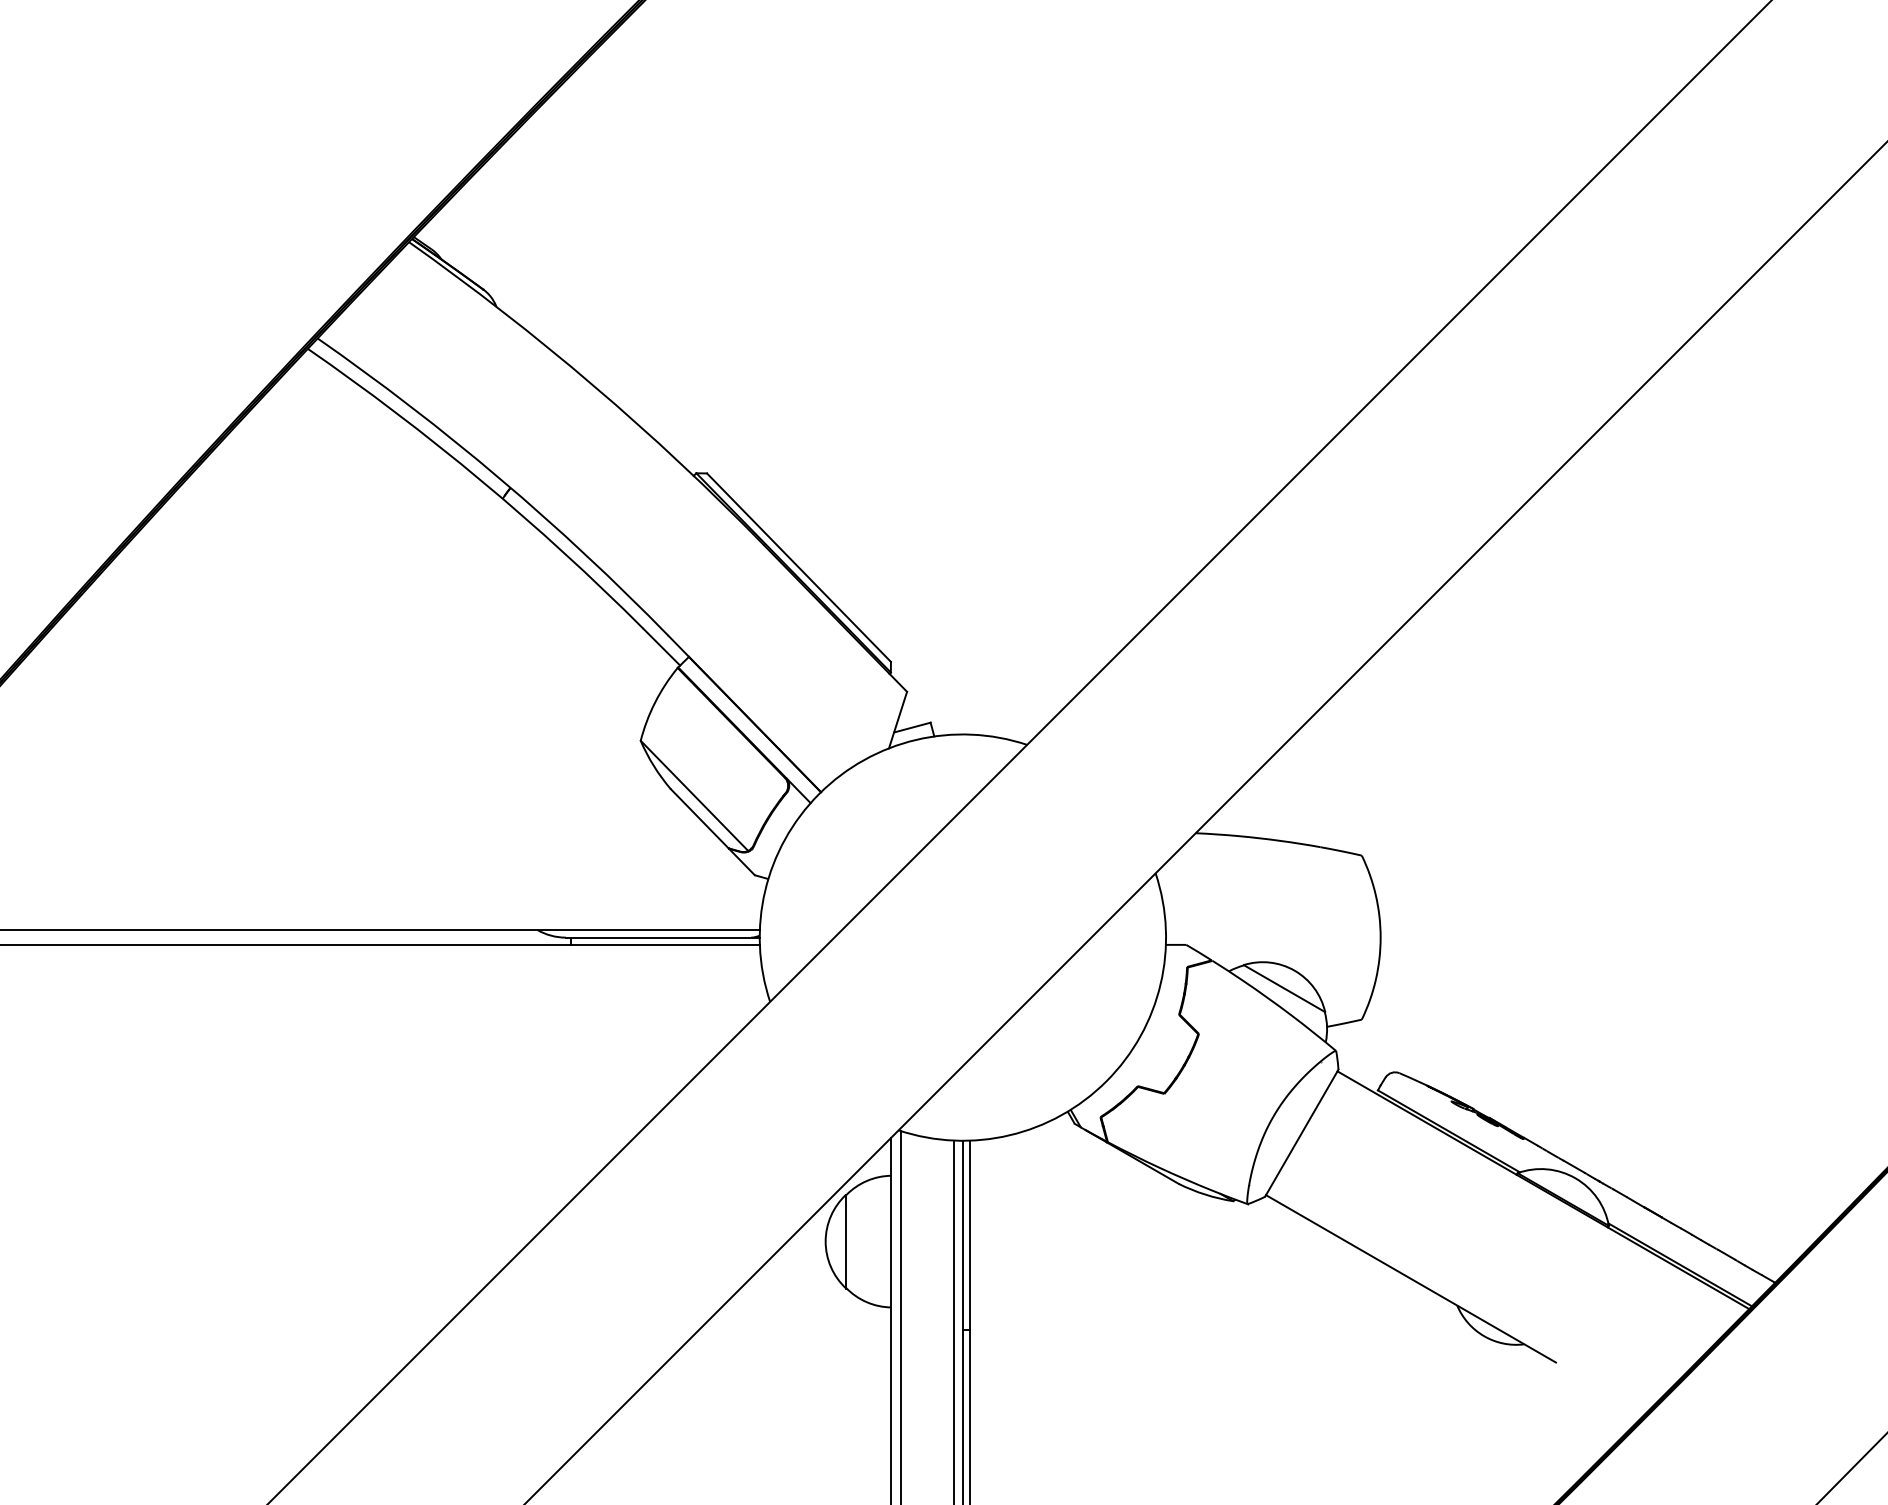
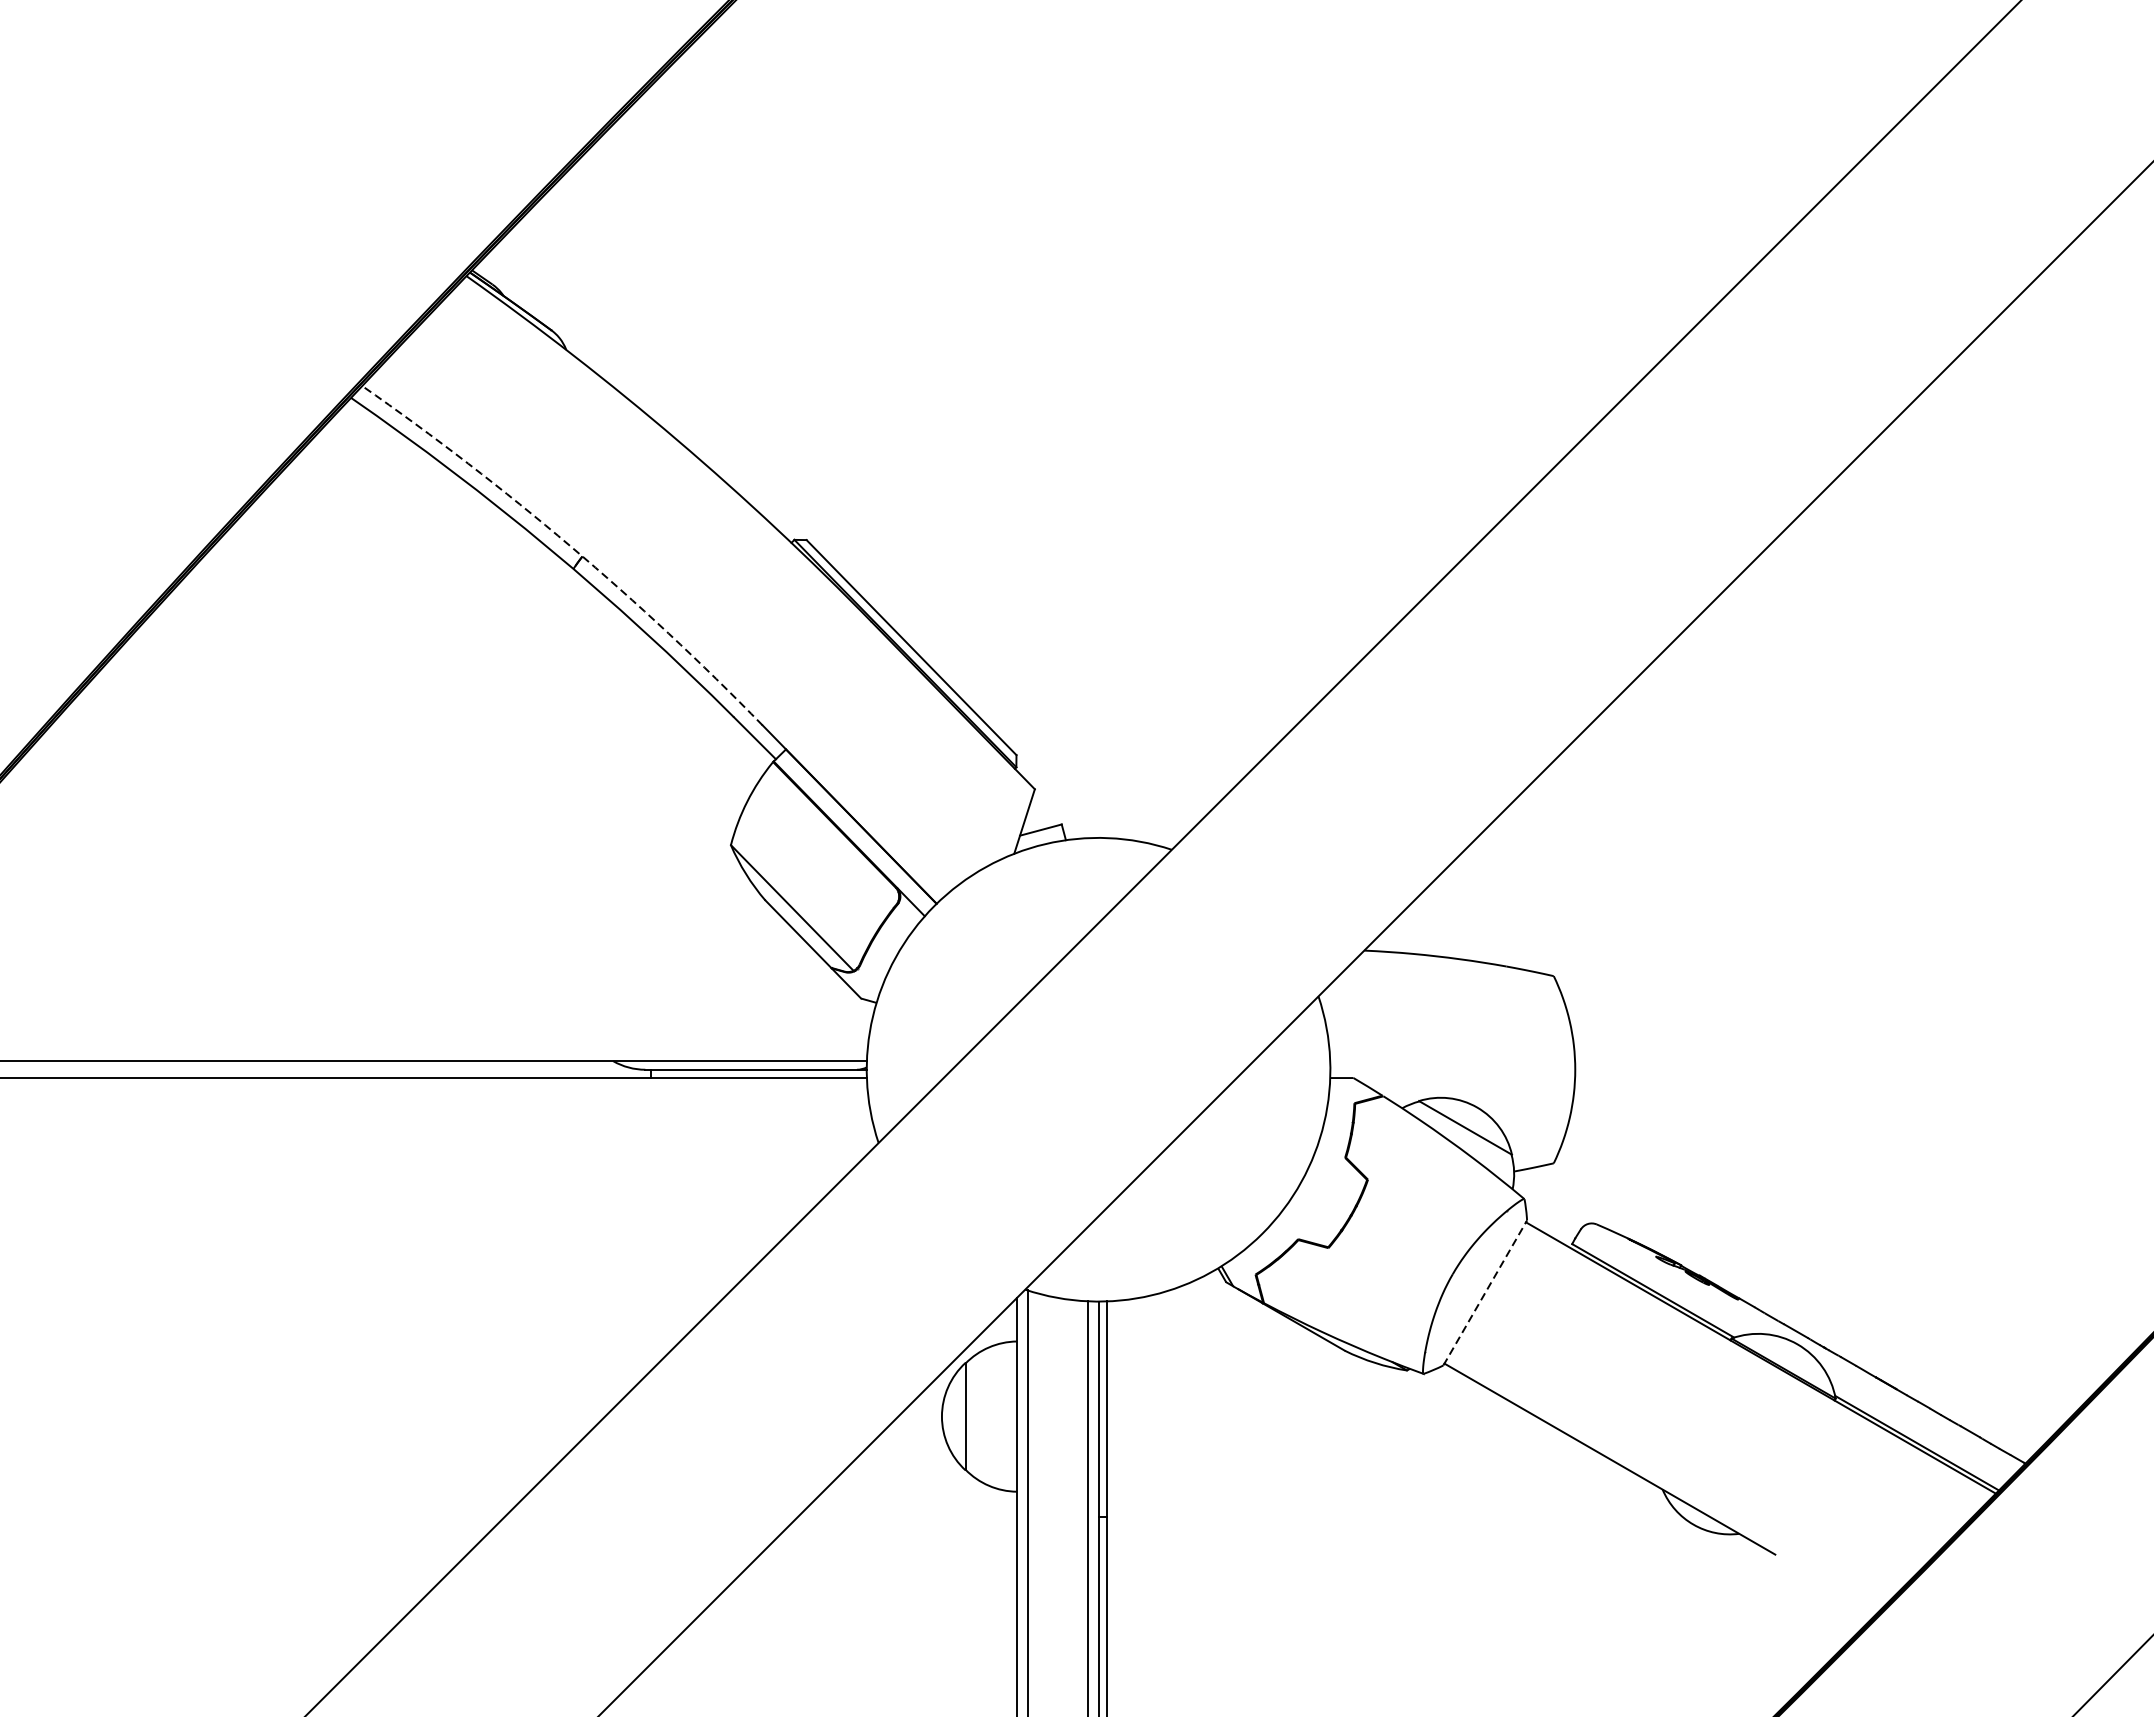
arc: (500, 478) -> (570, 545), solid -> dashed
line: (1302, 1132) -> (1486, 1292), solid -> dashed

